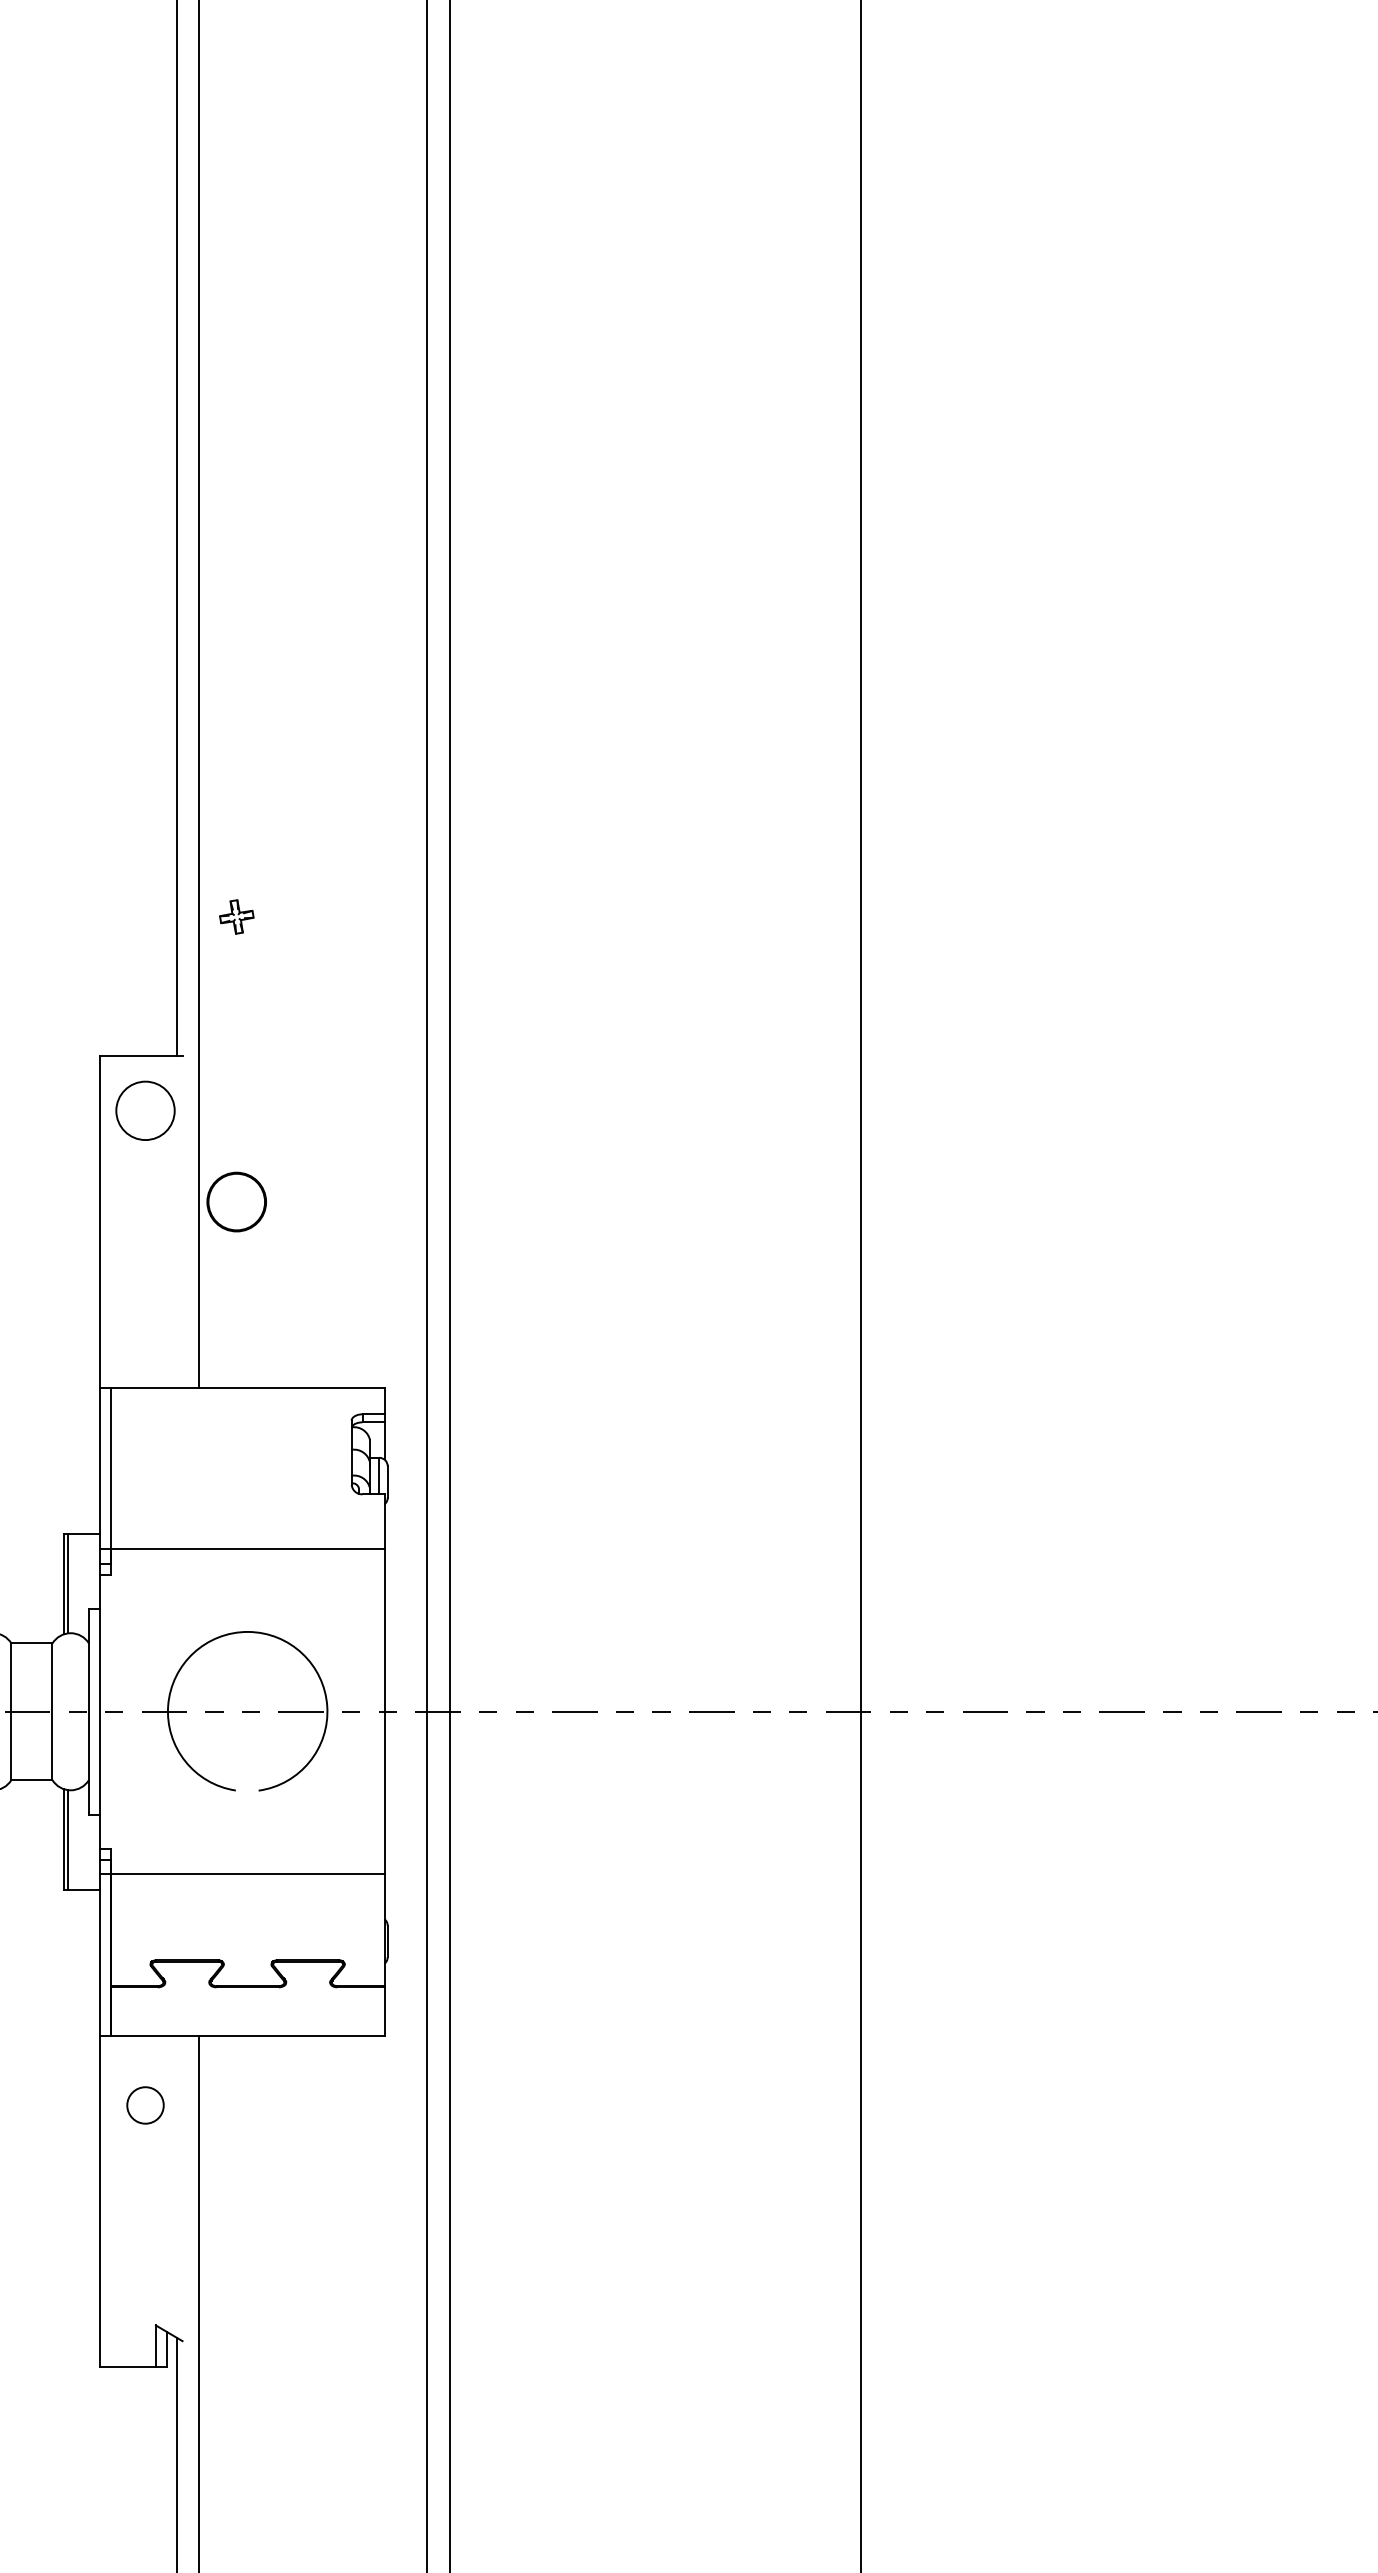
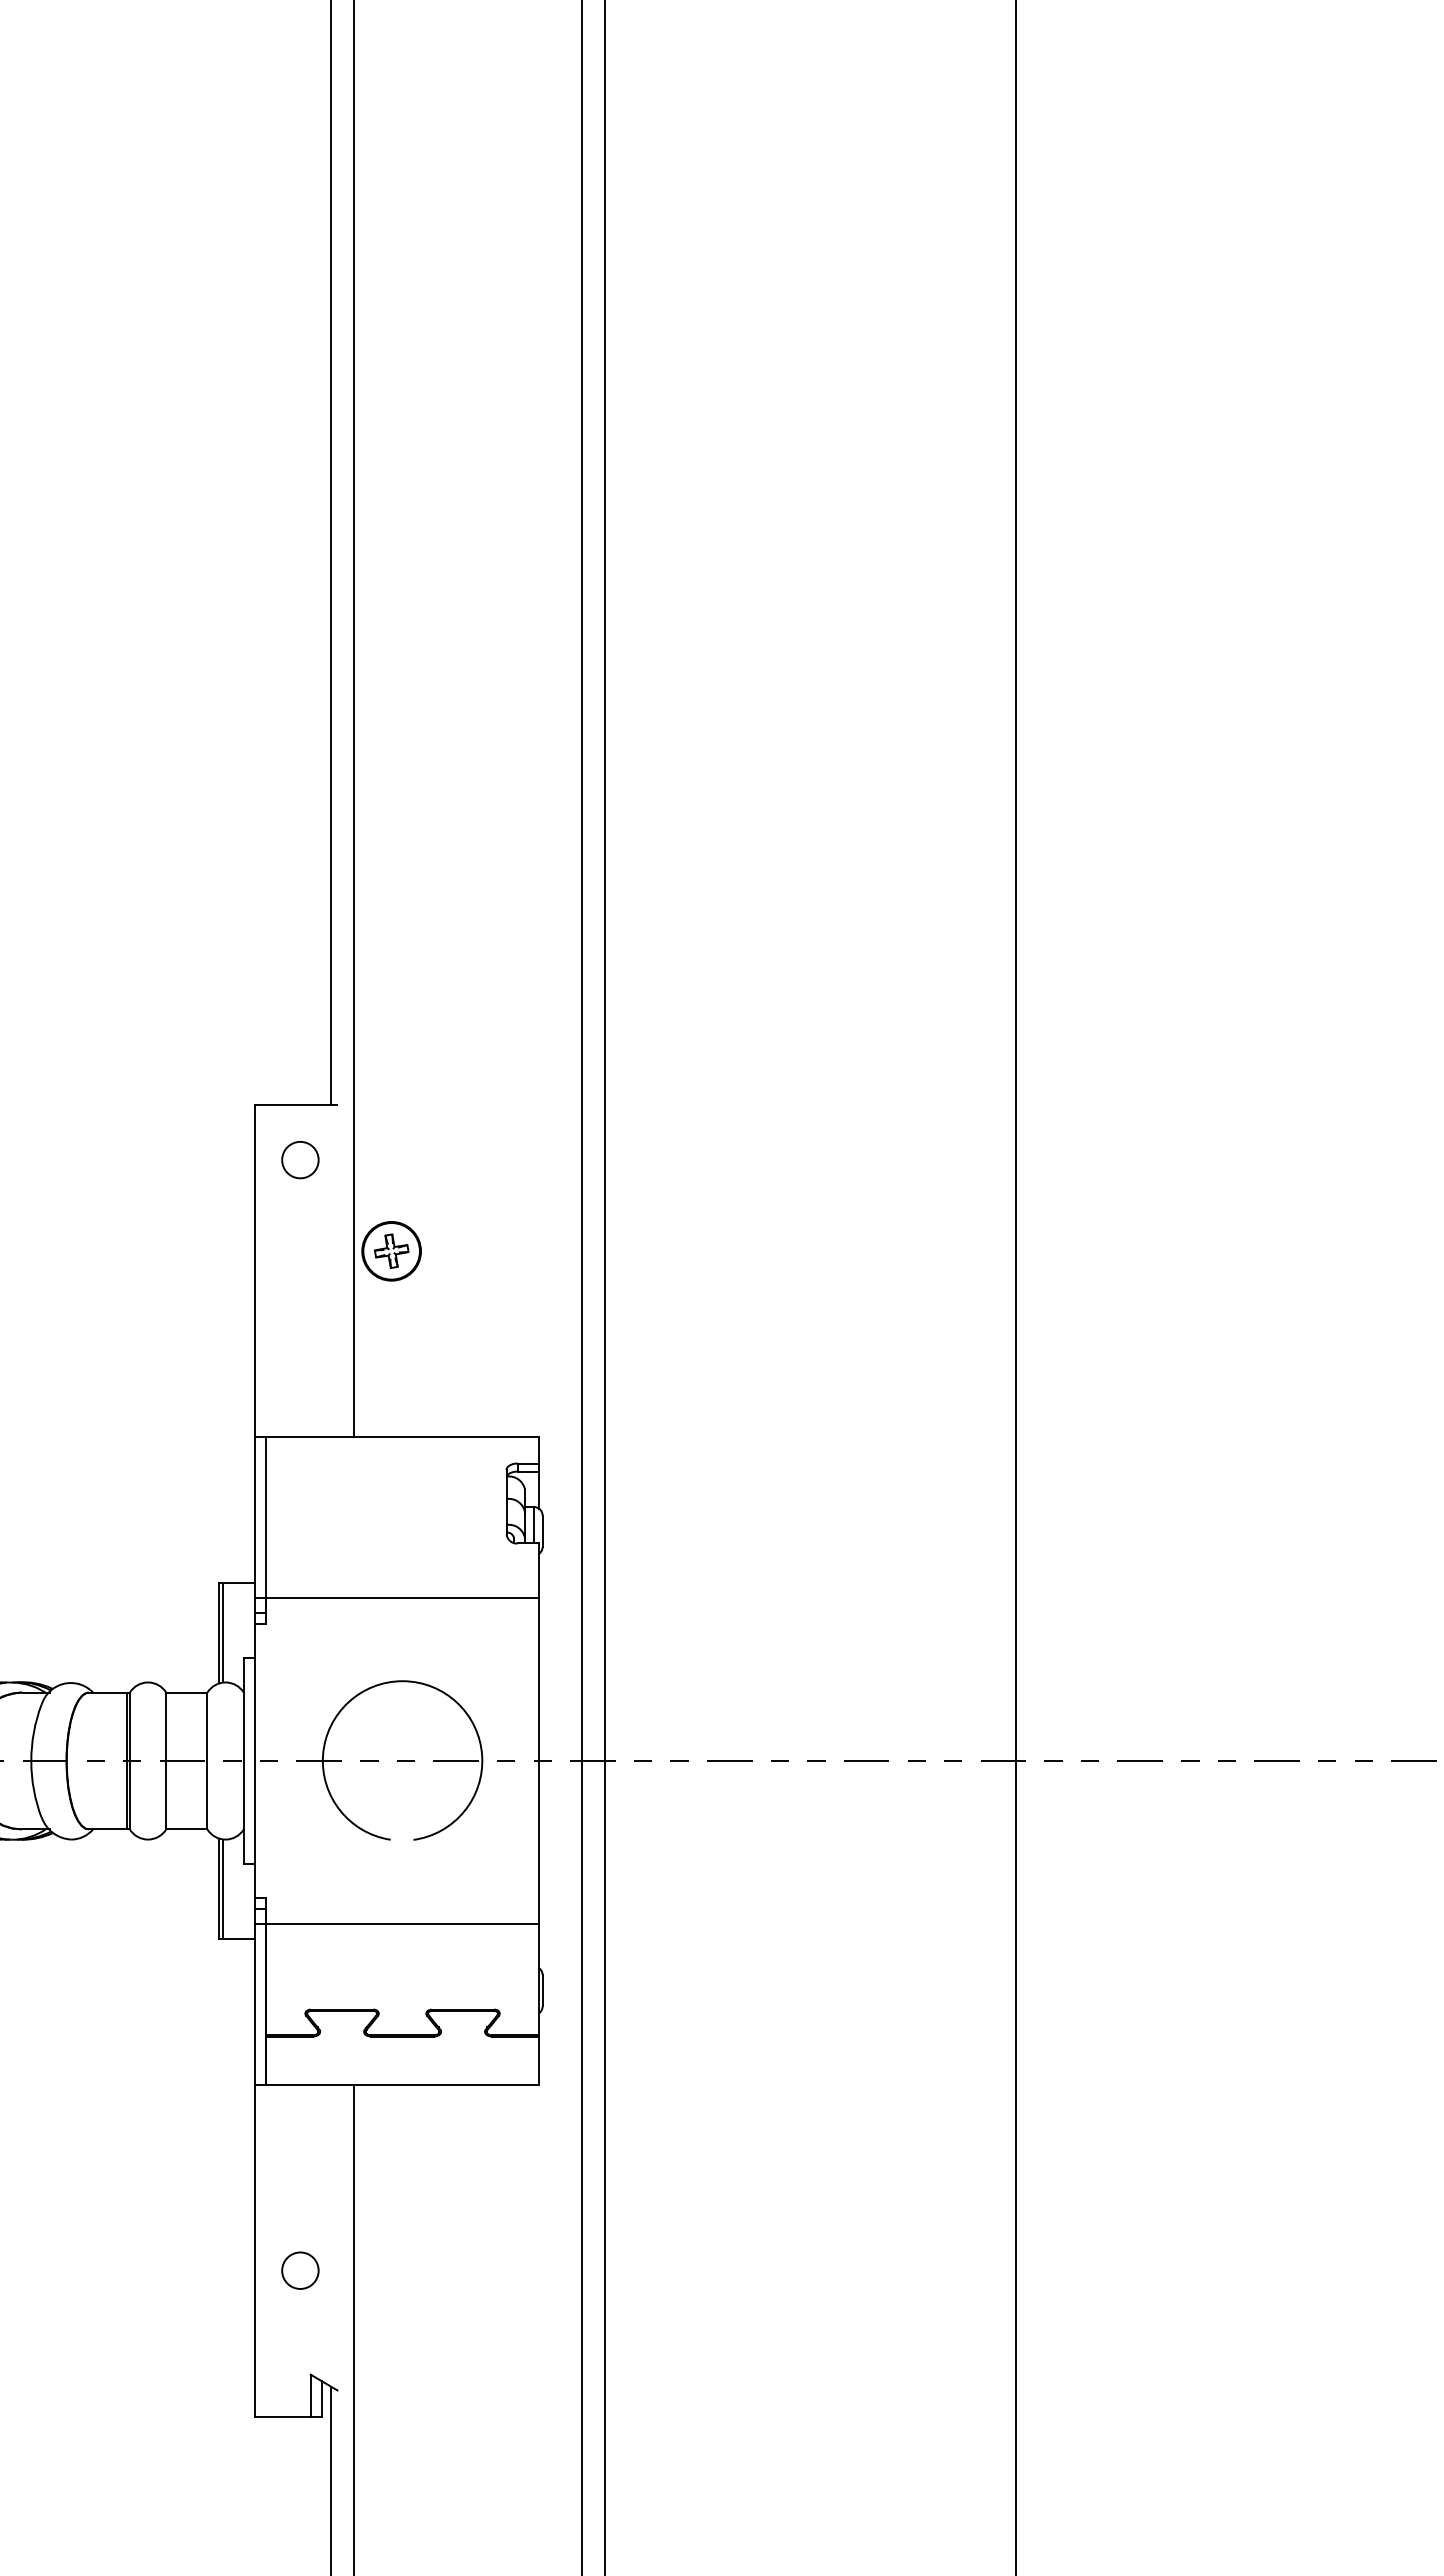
part: (236, 916) -> (391, 1250), moved
circle: (145, 1110) -> (300, 1159), size x0.62
circle: (145, 2105) -> (300, 2270), moved

